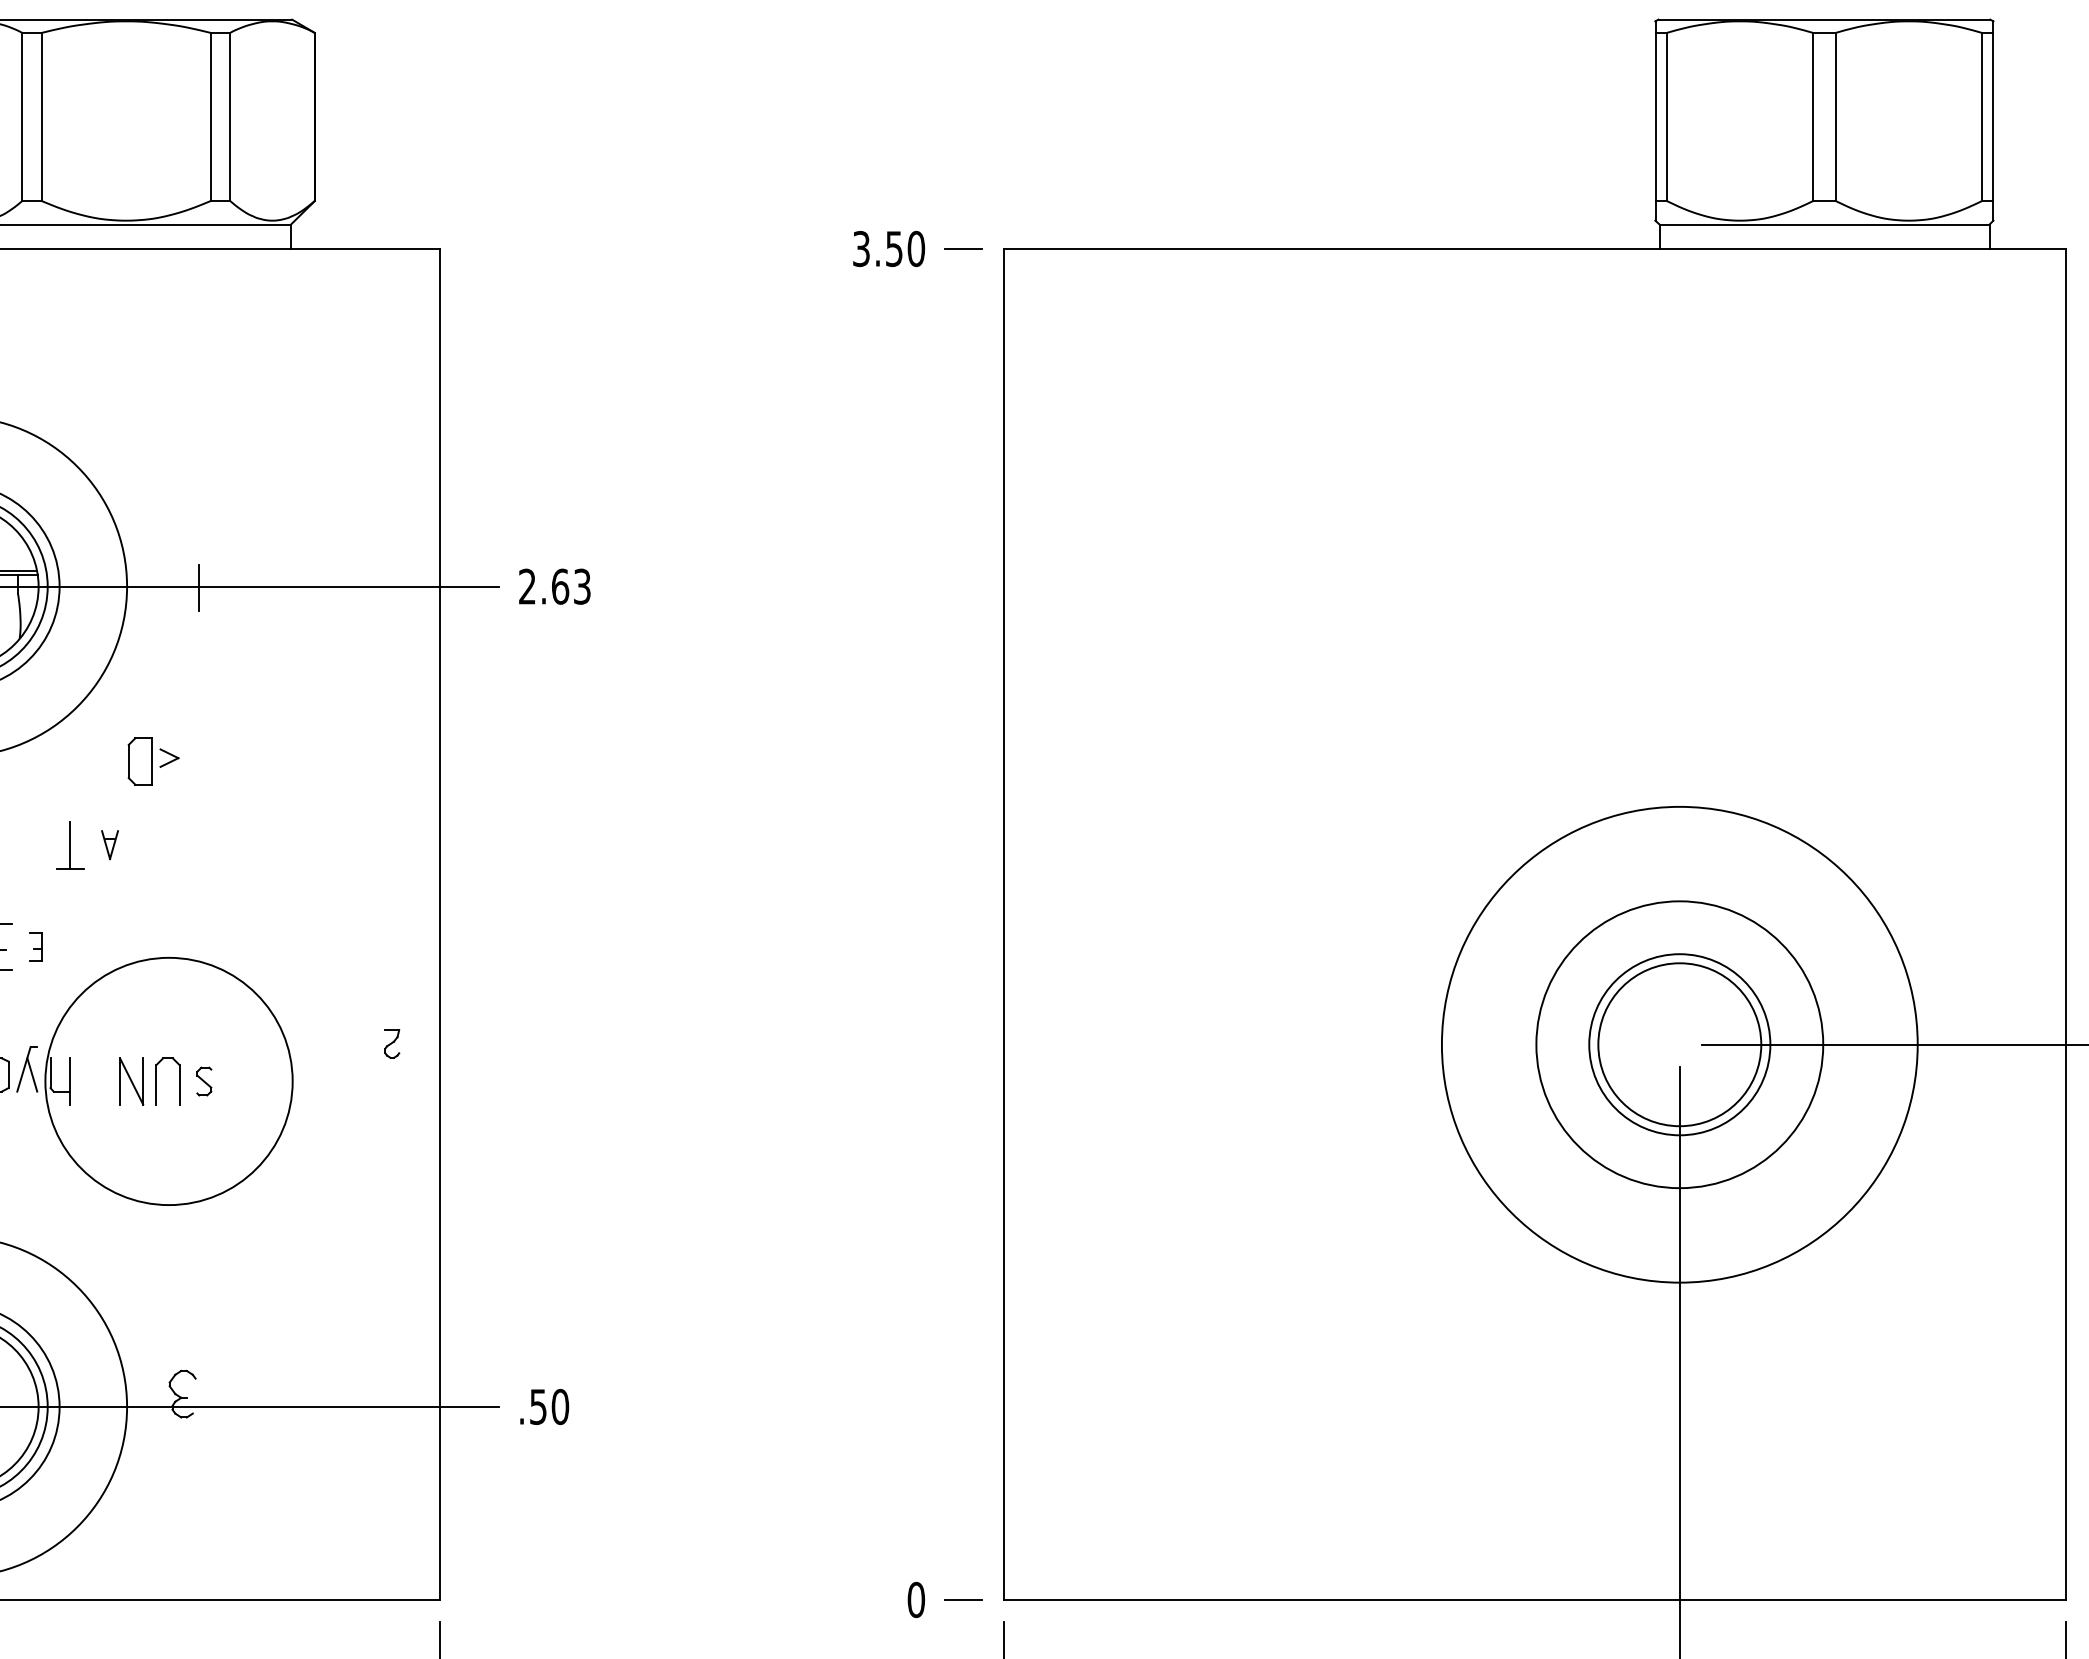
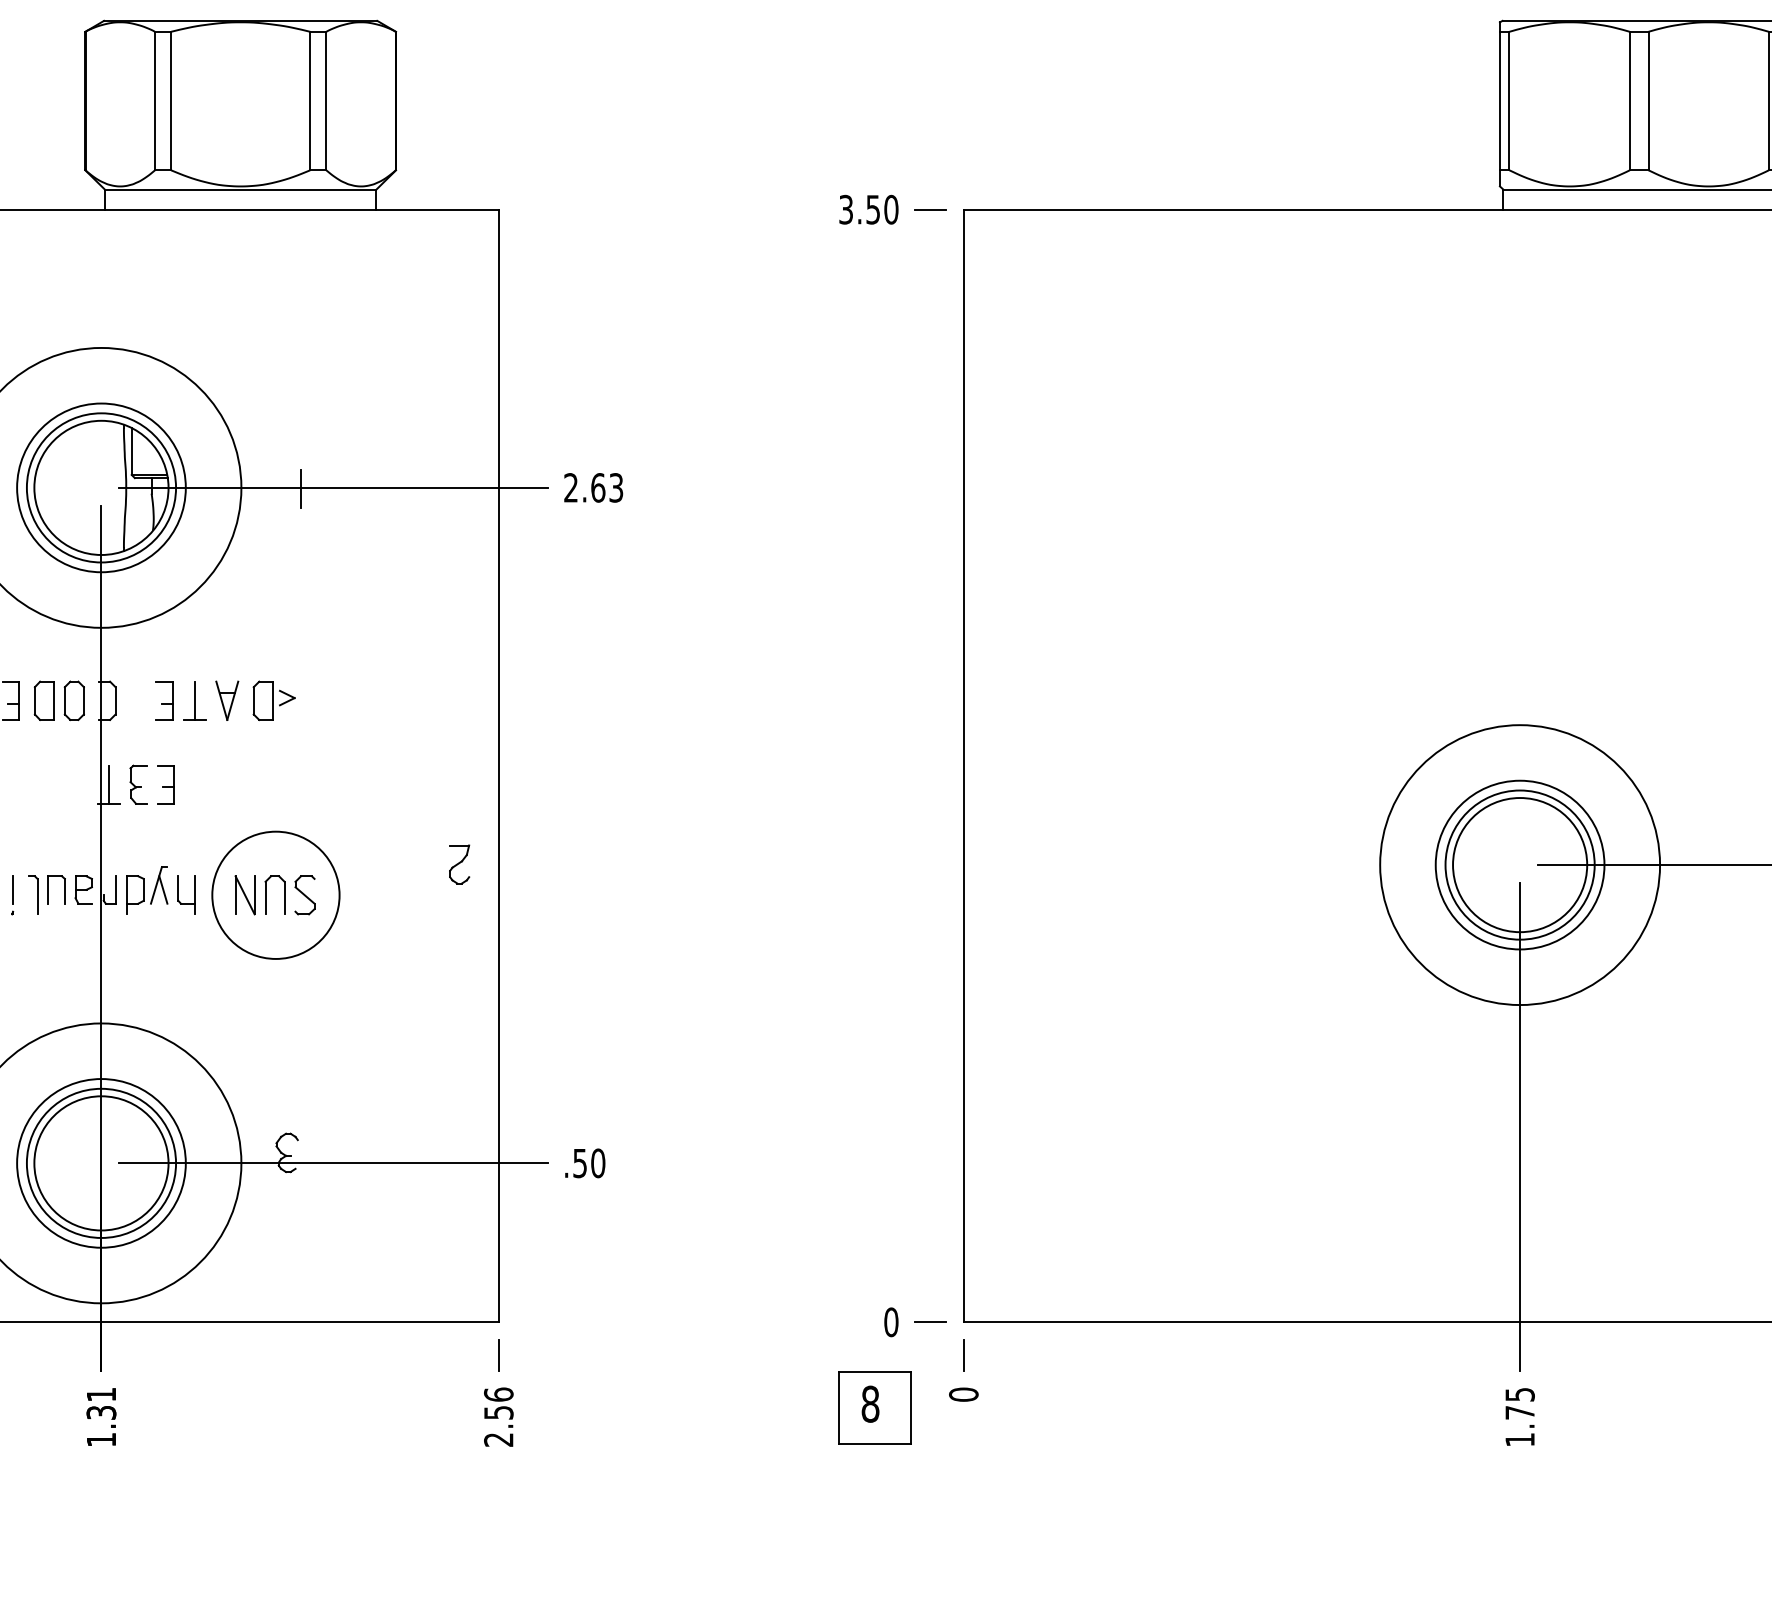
part: (152, 761) -> (273, 700), moved
part: (33, 844) -> (164, 700), added
part: (110, 844) -> (227, 700), size x1.67
part: (34, 946) -> (165, 784), size x1.67
part: (391, 1044) -> (459, 864), size x1.67
circle: (1679, 1044) -> (1519, 864), size x0.71
circle: (1680, 1045) -> (1520, 865), size x0.71
circle: (168, 1080) -> (275, 894), size x0.62
part: (203, 1081) -> (304, 895), size x1.67

